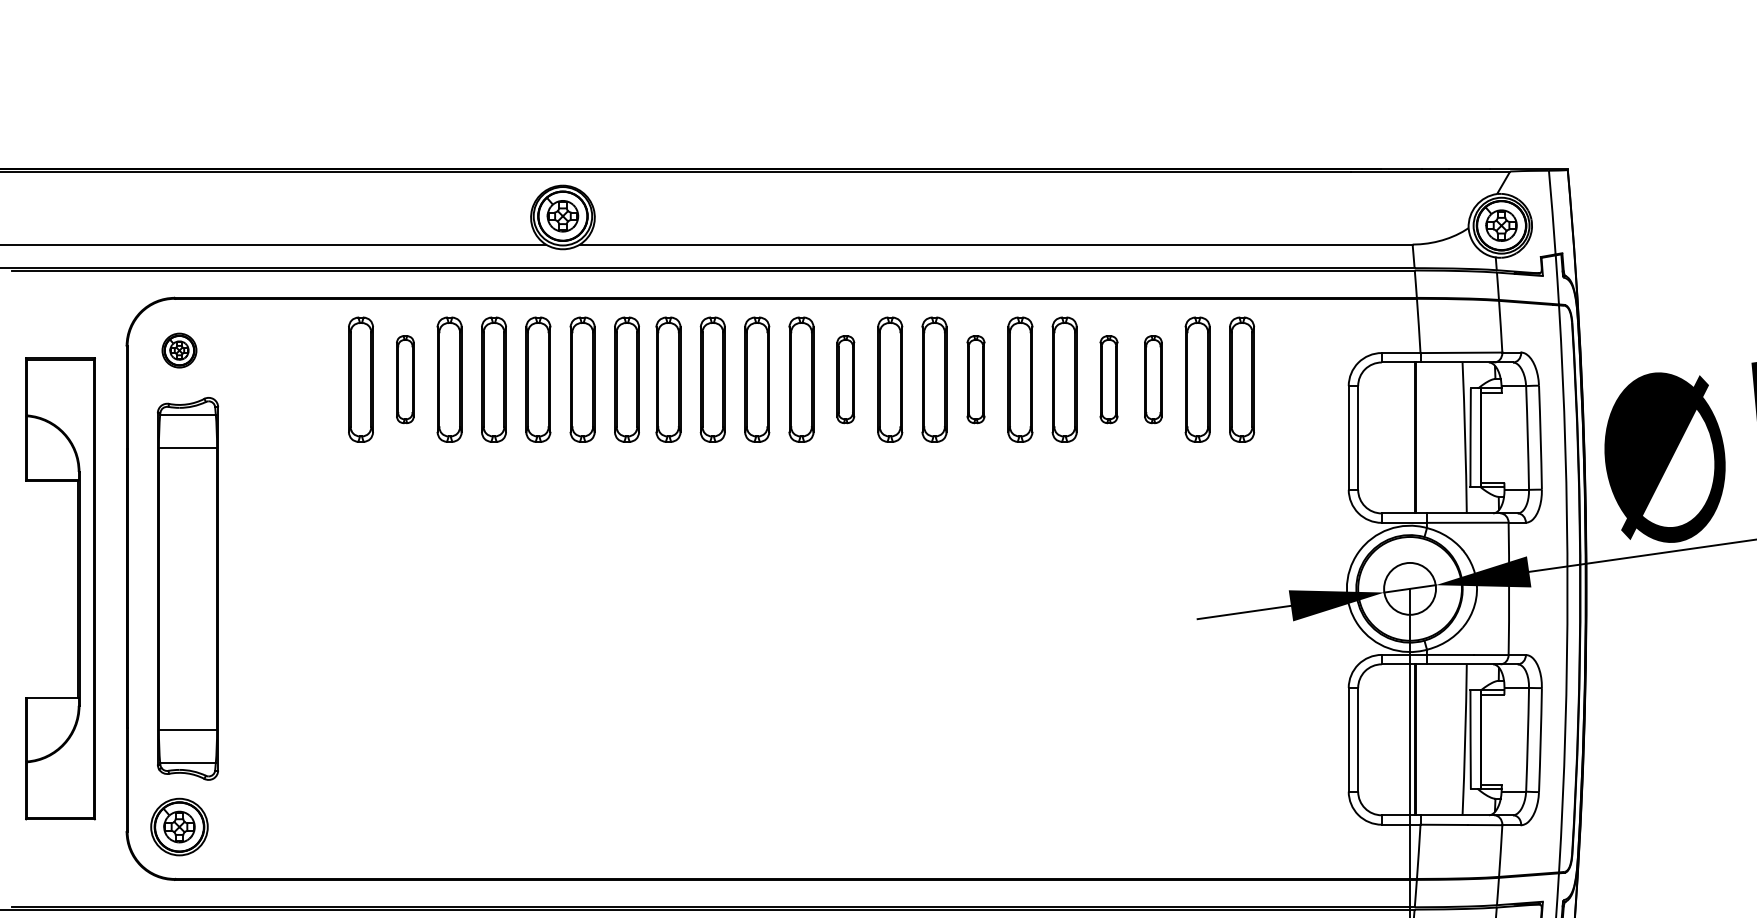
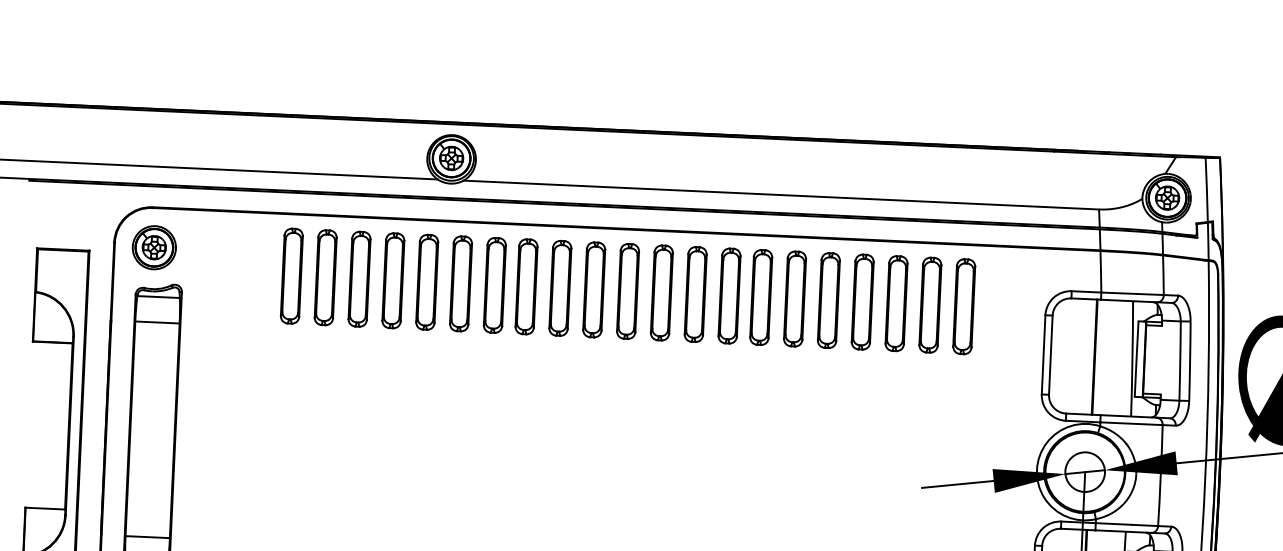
part: (179, 350) -> (154, 247), size x1.67
part: (405, 379) -> (325, 277), size x1.43
part: (845, 379) -> (661, 292), size x1.43
part: (975, 379) -> (760, 297), size x1.43
part: (1108, 379) -> (862, 301), size x1.43
part: (1153, 379) -> (896, 303), size x1.43

